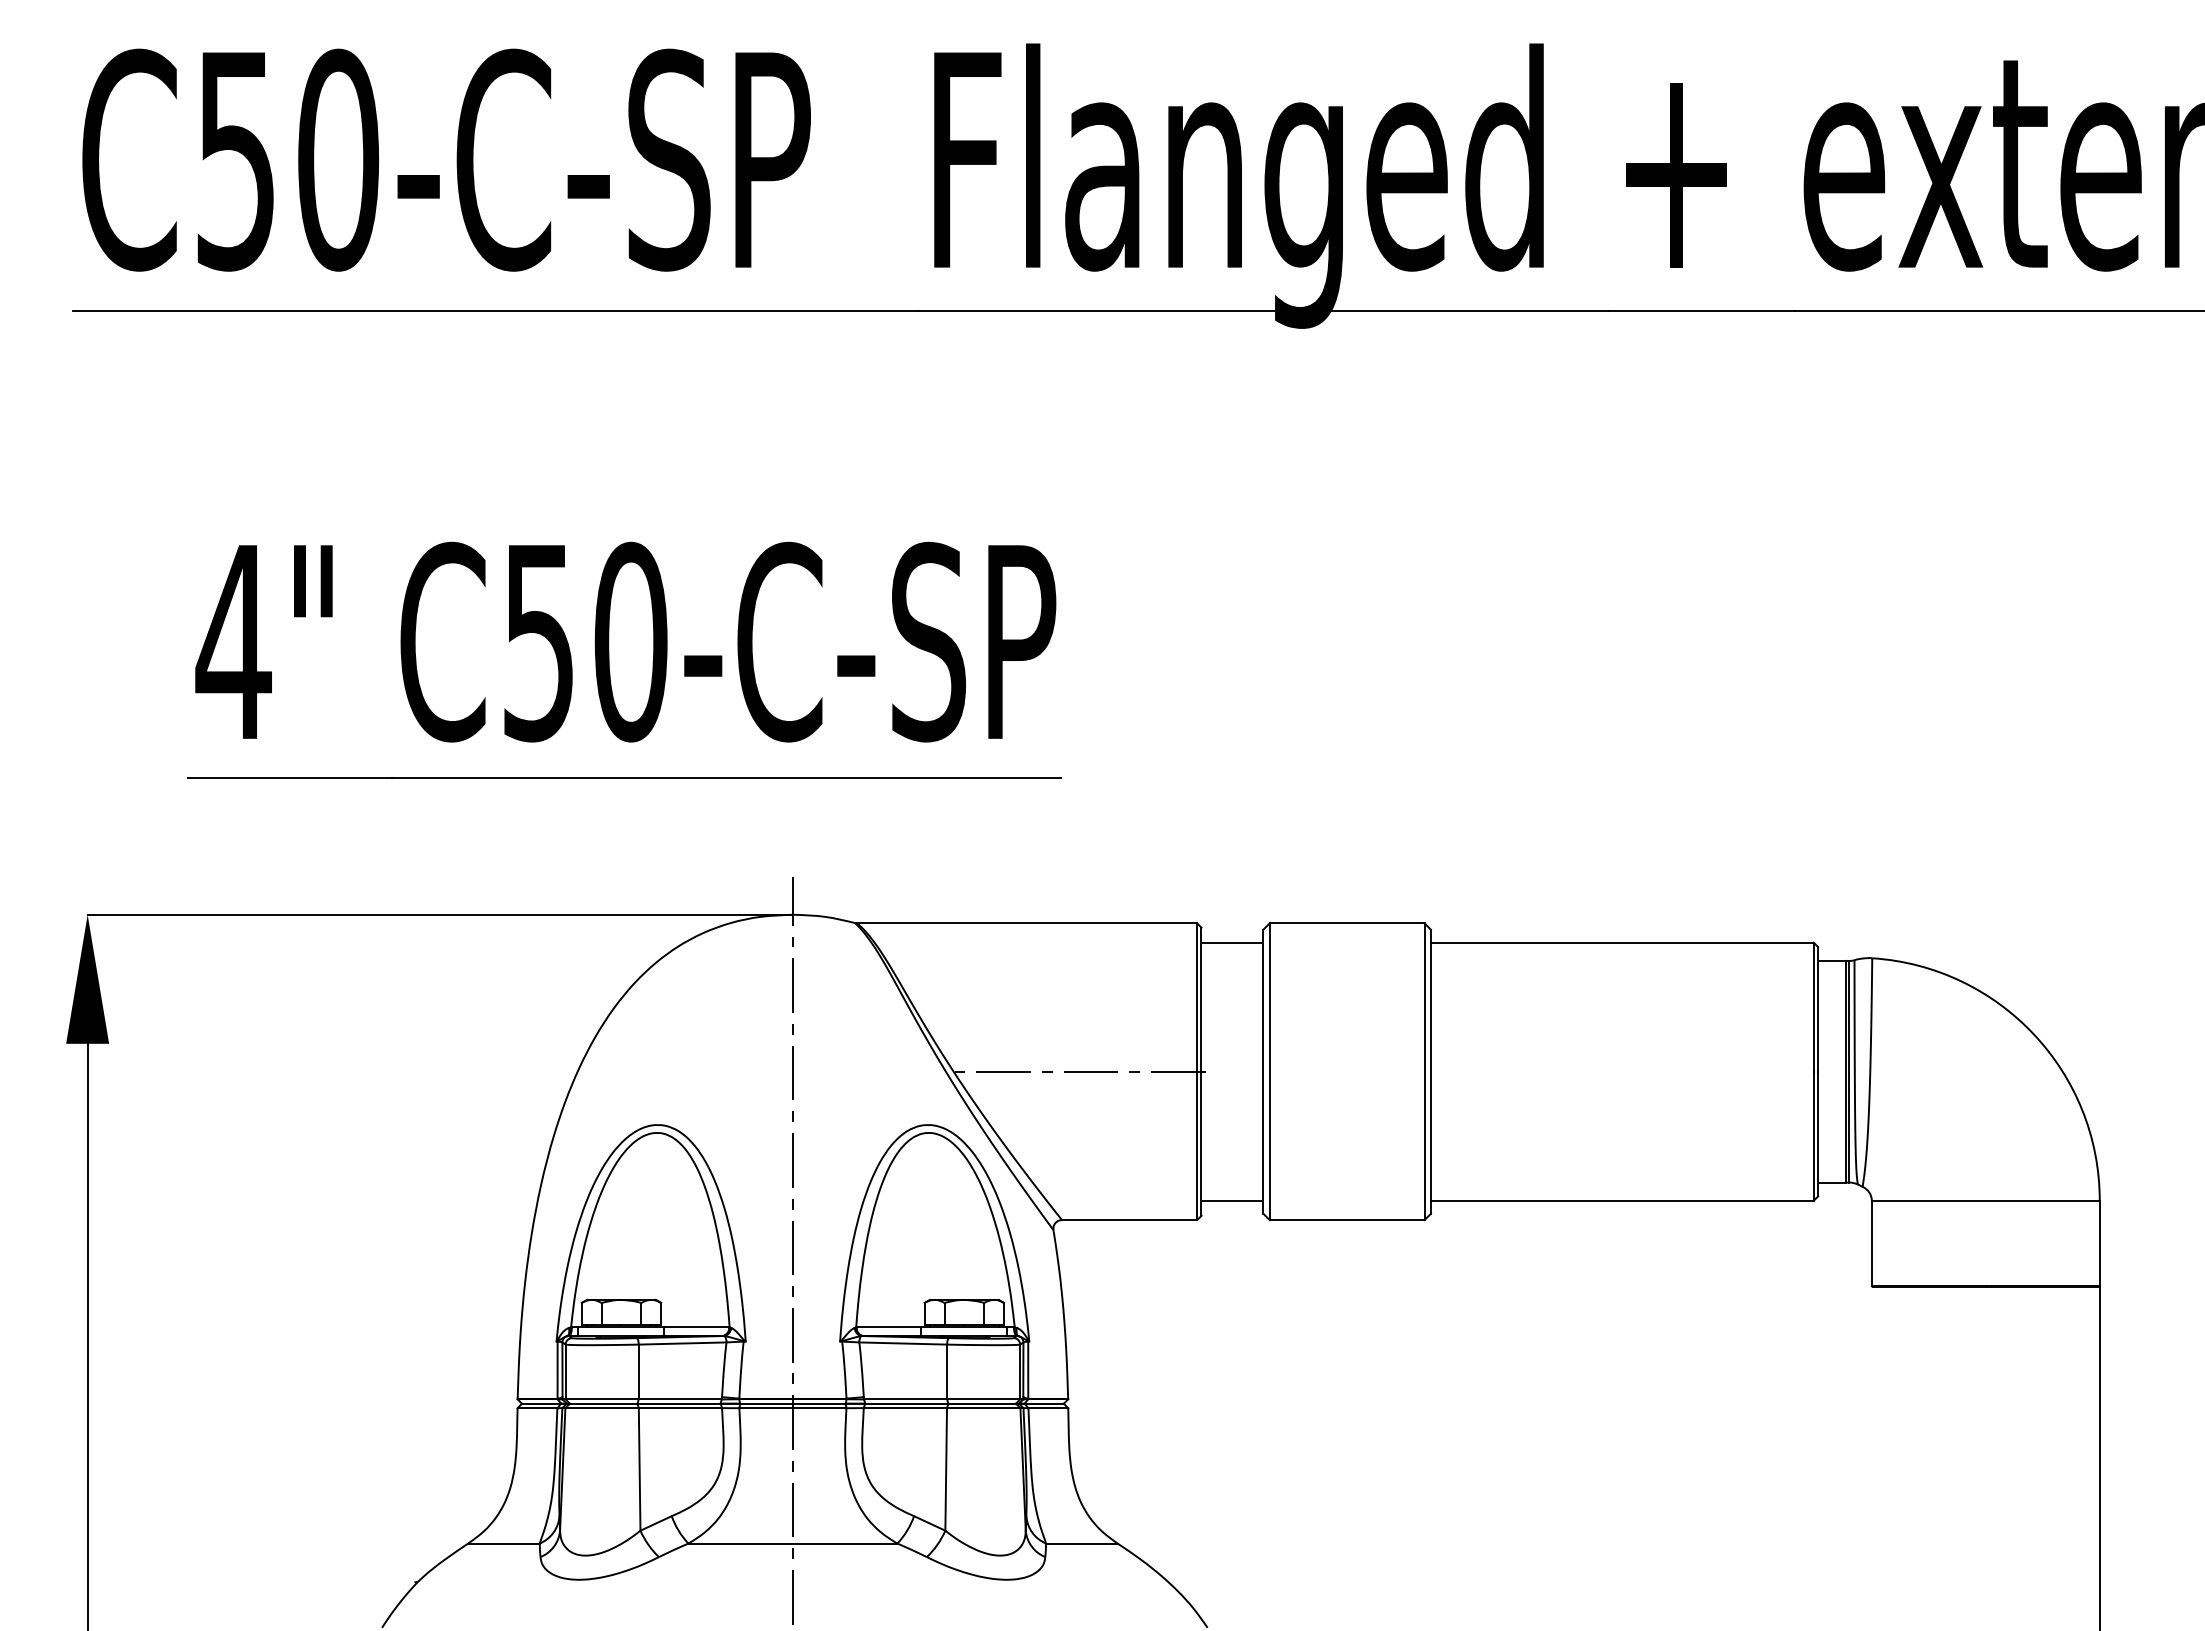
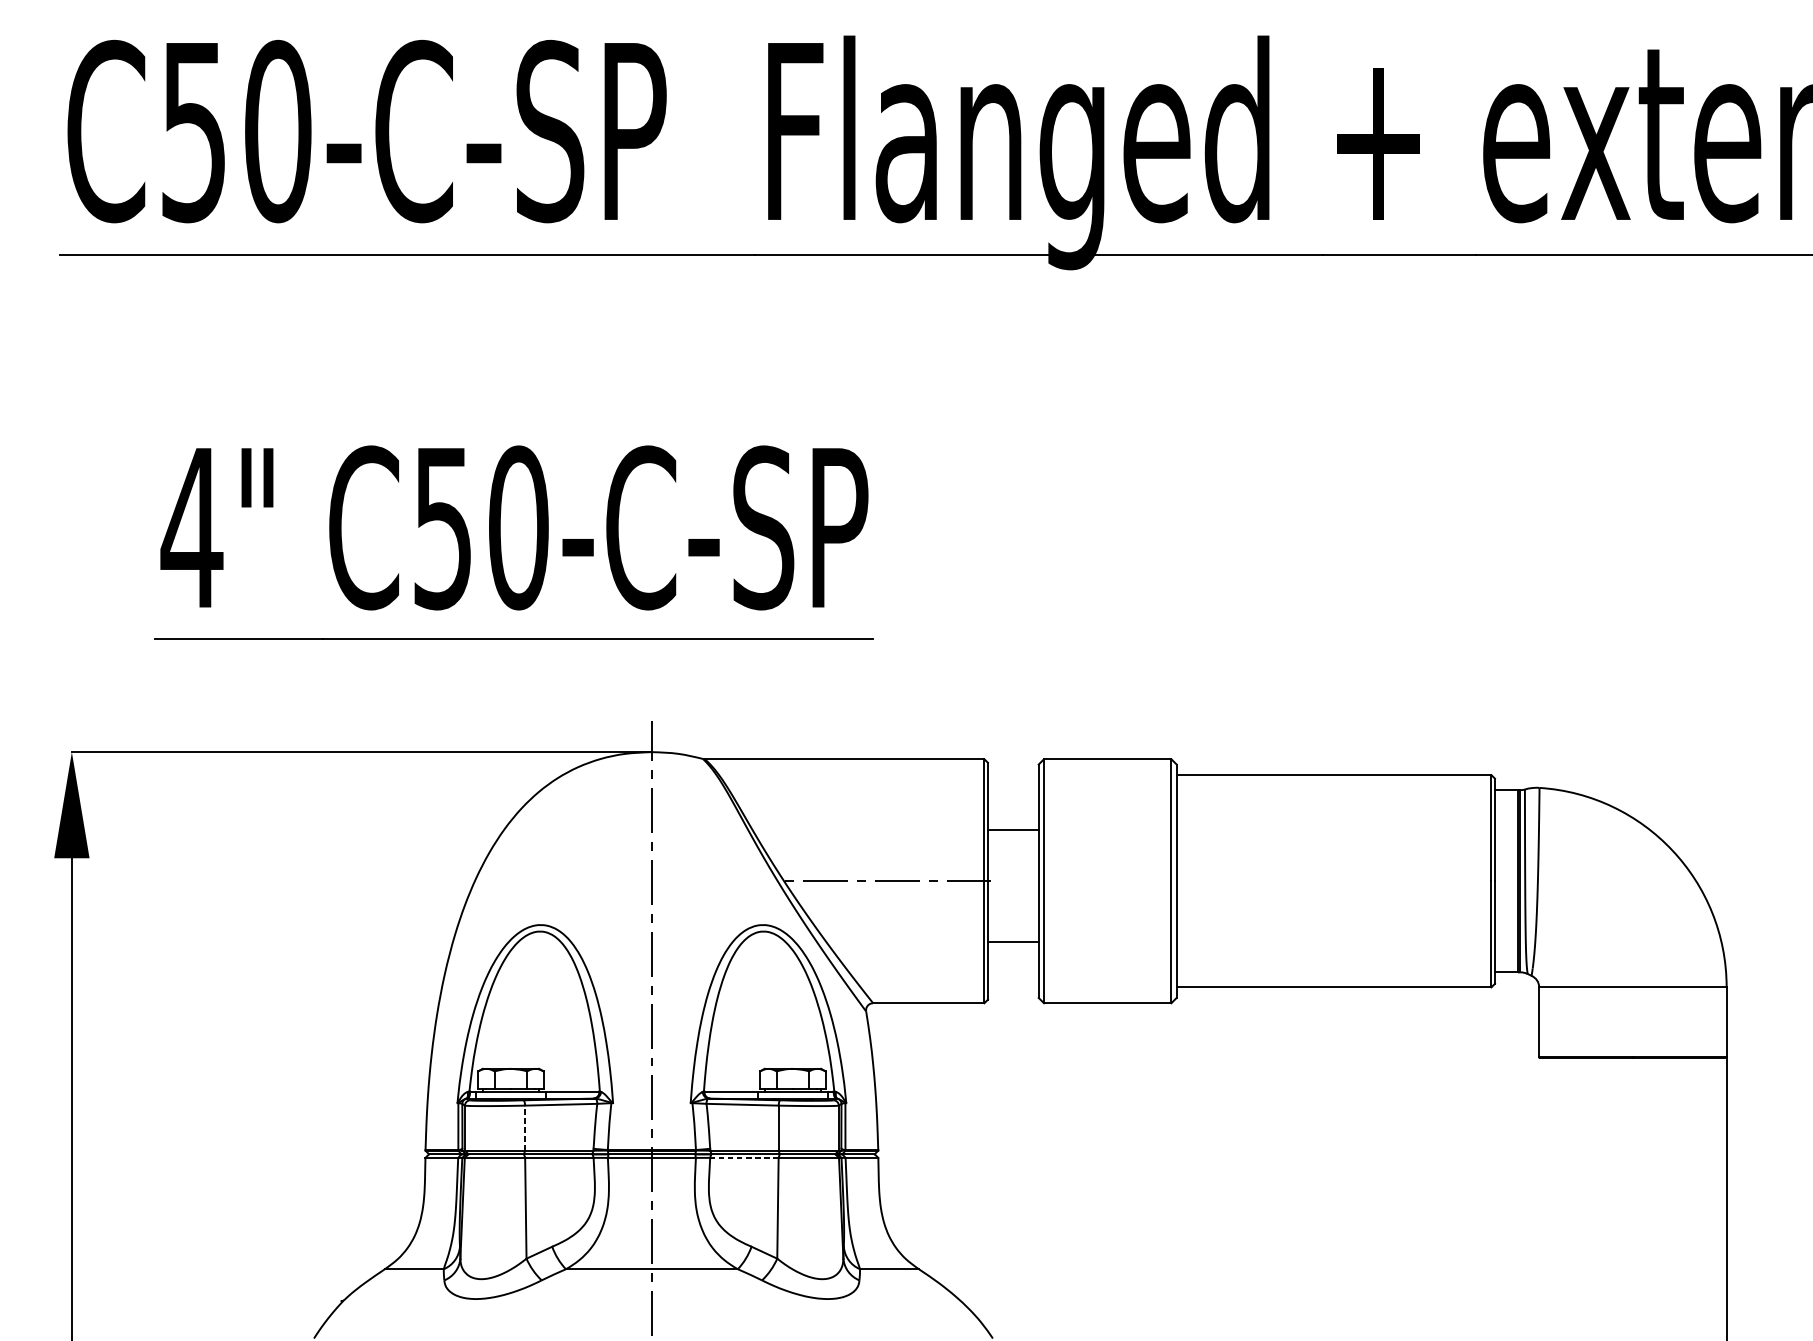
line: (1232, 942) -> (1013, 830), moved
line: (1232, 1200) -> (1013, 941), moved
line: (638, 1371) -> (524, 1127), solid -> dashed
line: (905, 1408) -> (744, 1158), solid -> dashed

